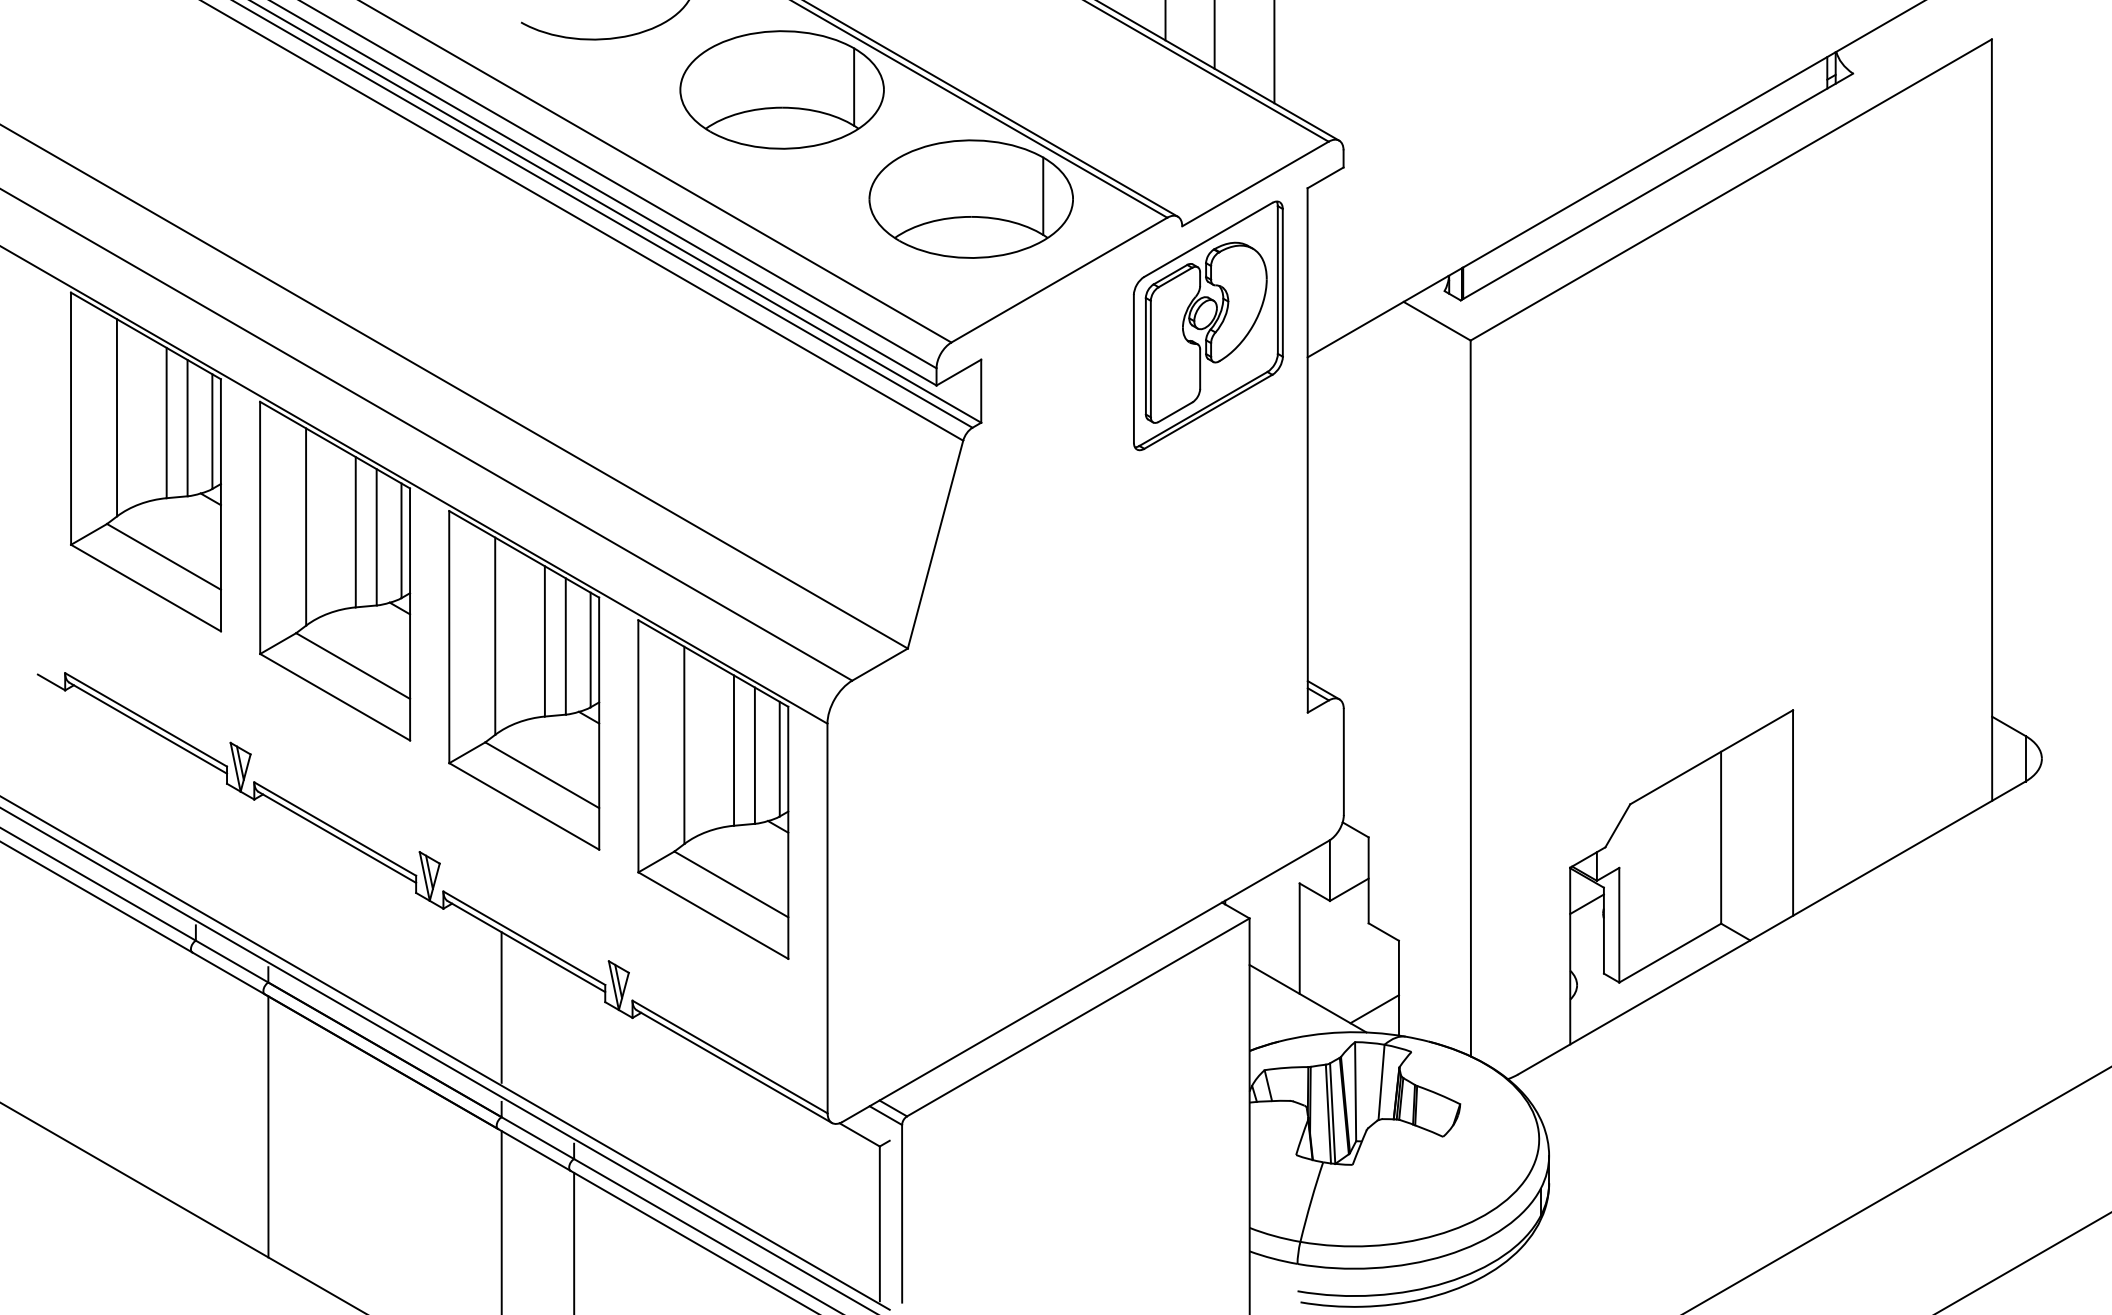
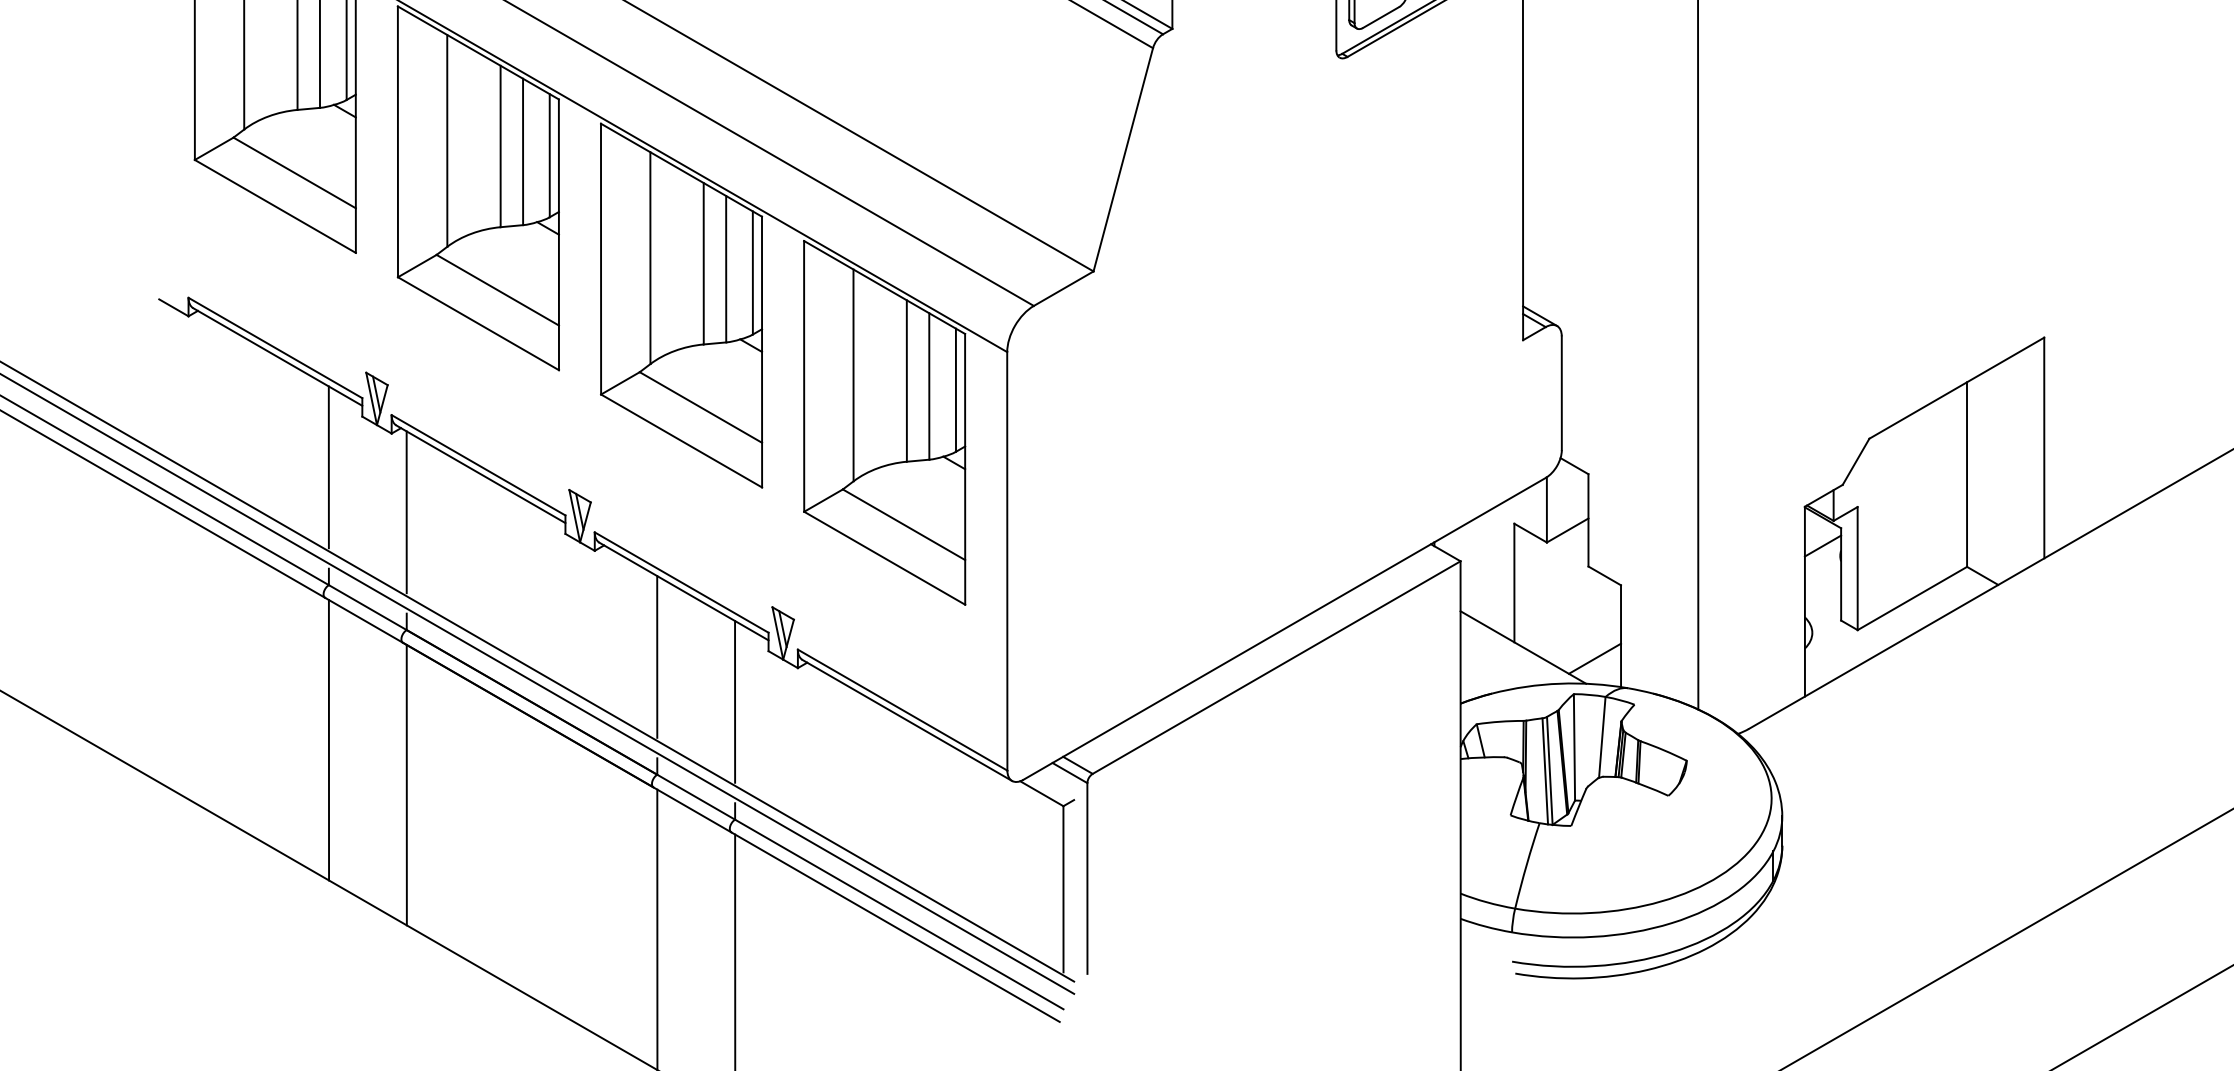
line: (195, 830) -> (328, 466), added
line: (268, 872) -> (406, 511), added
line: (574, 1049) -> (735, 702), added
line: (195, 1084) -> (328, 739), added

